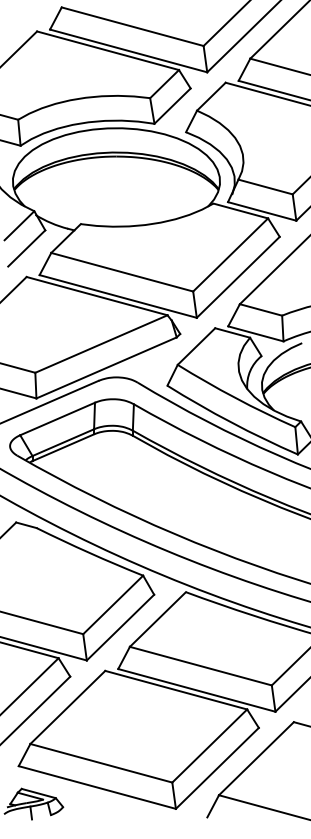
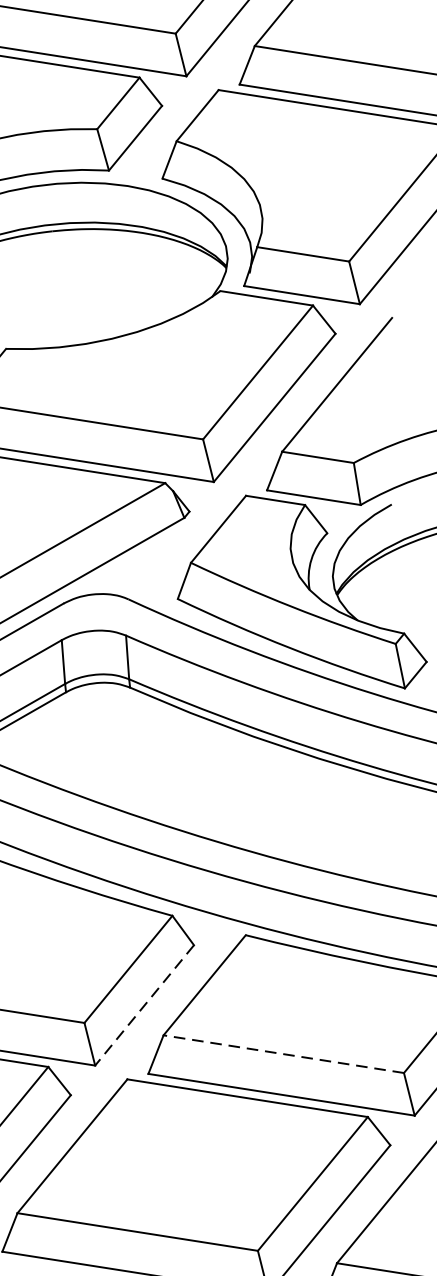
line: (120, 627) -> (144, 1005), solid -> dashed
line: (200, 666) -> (283, 1054), solid -> dashed

